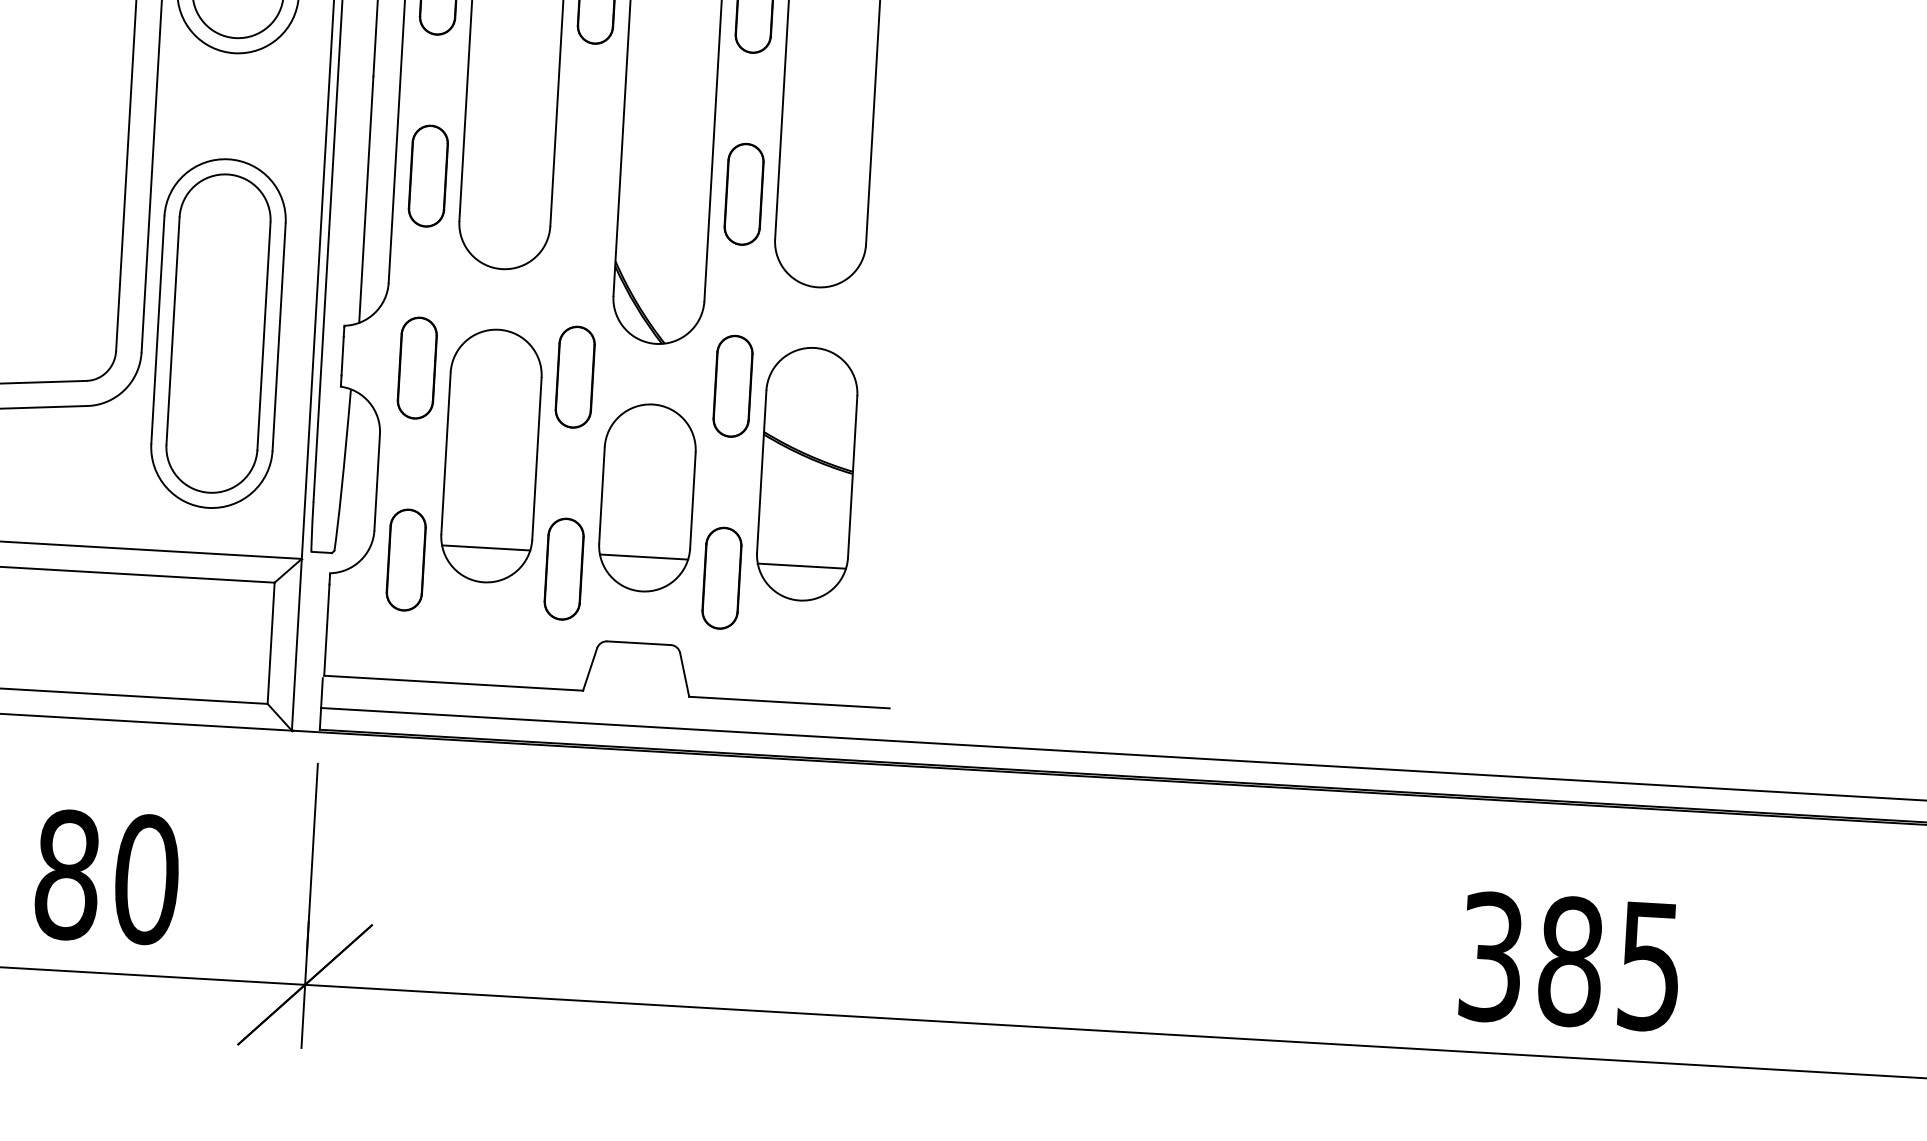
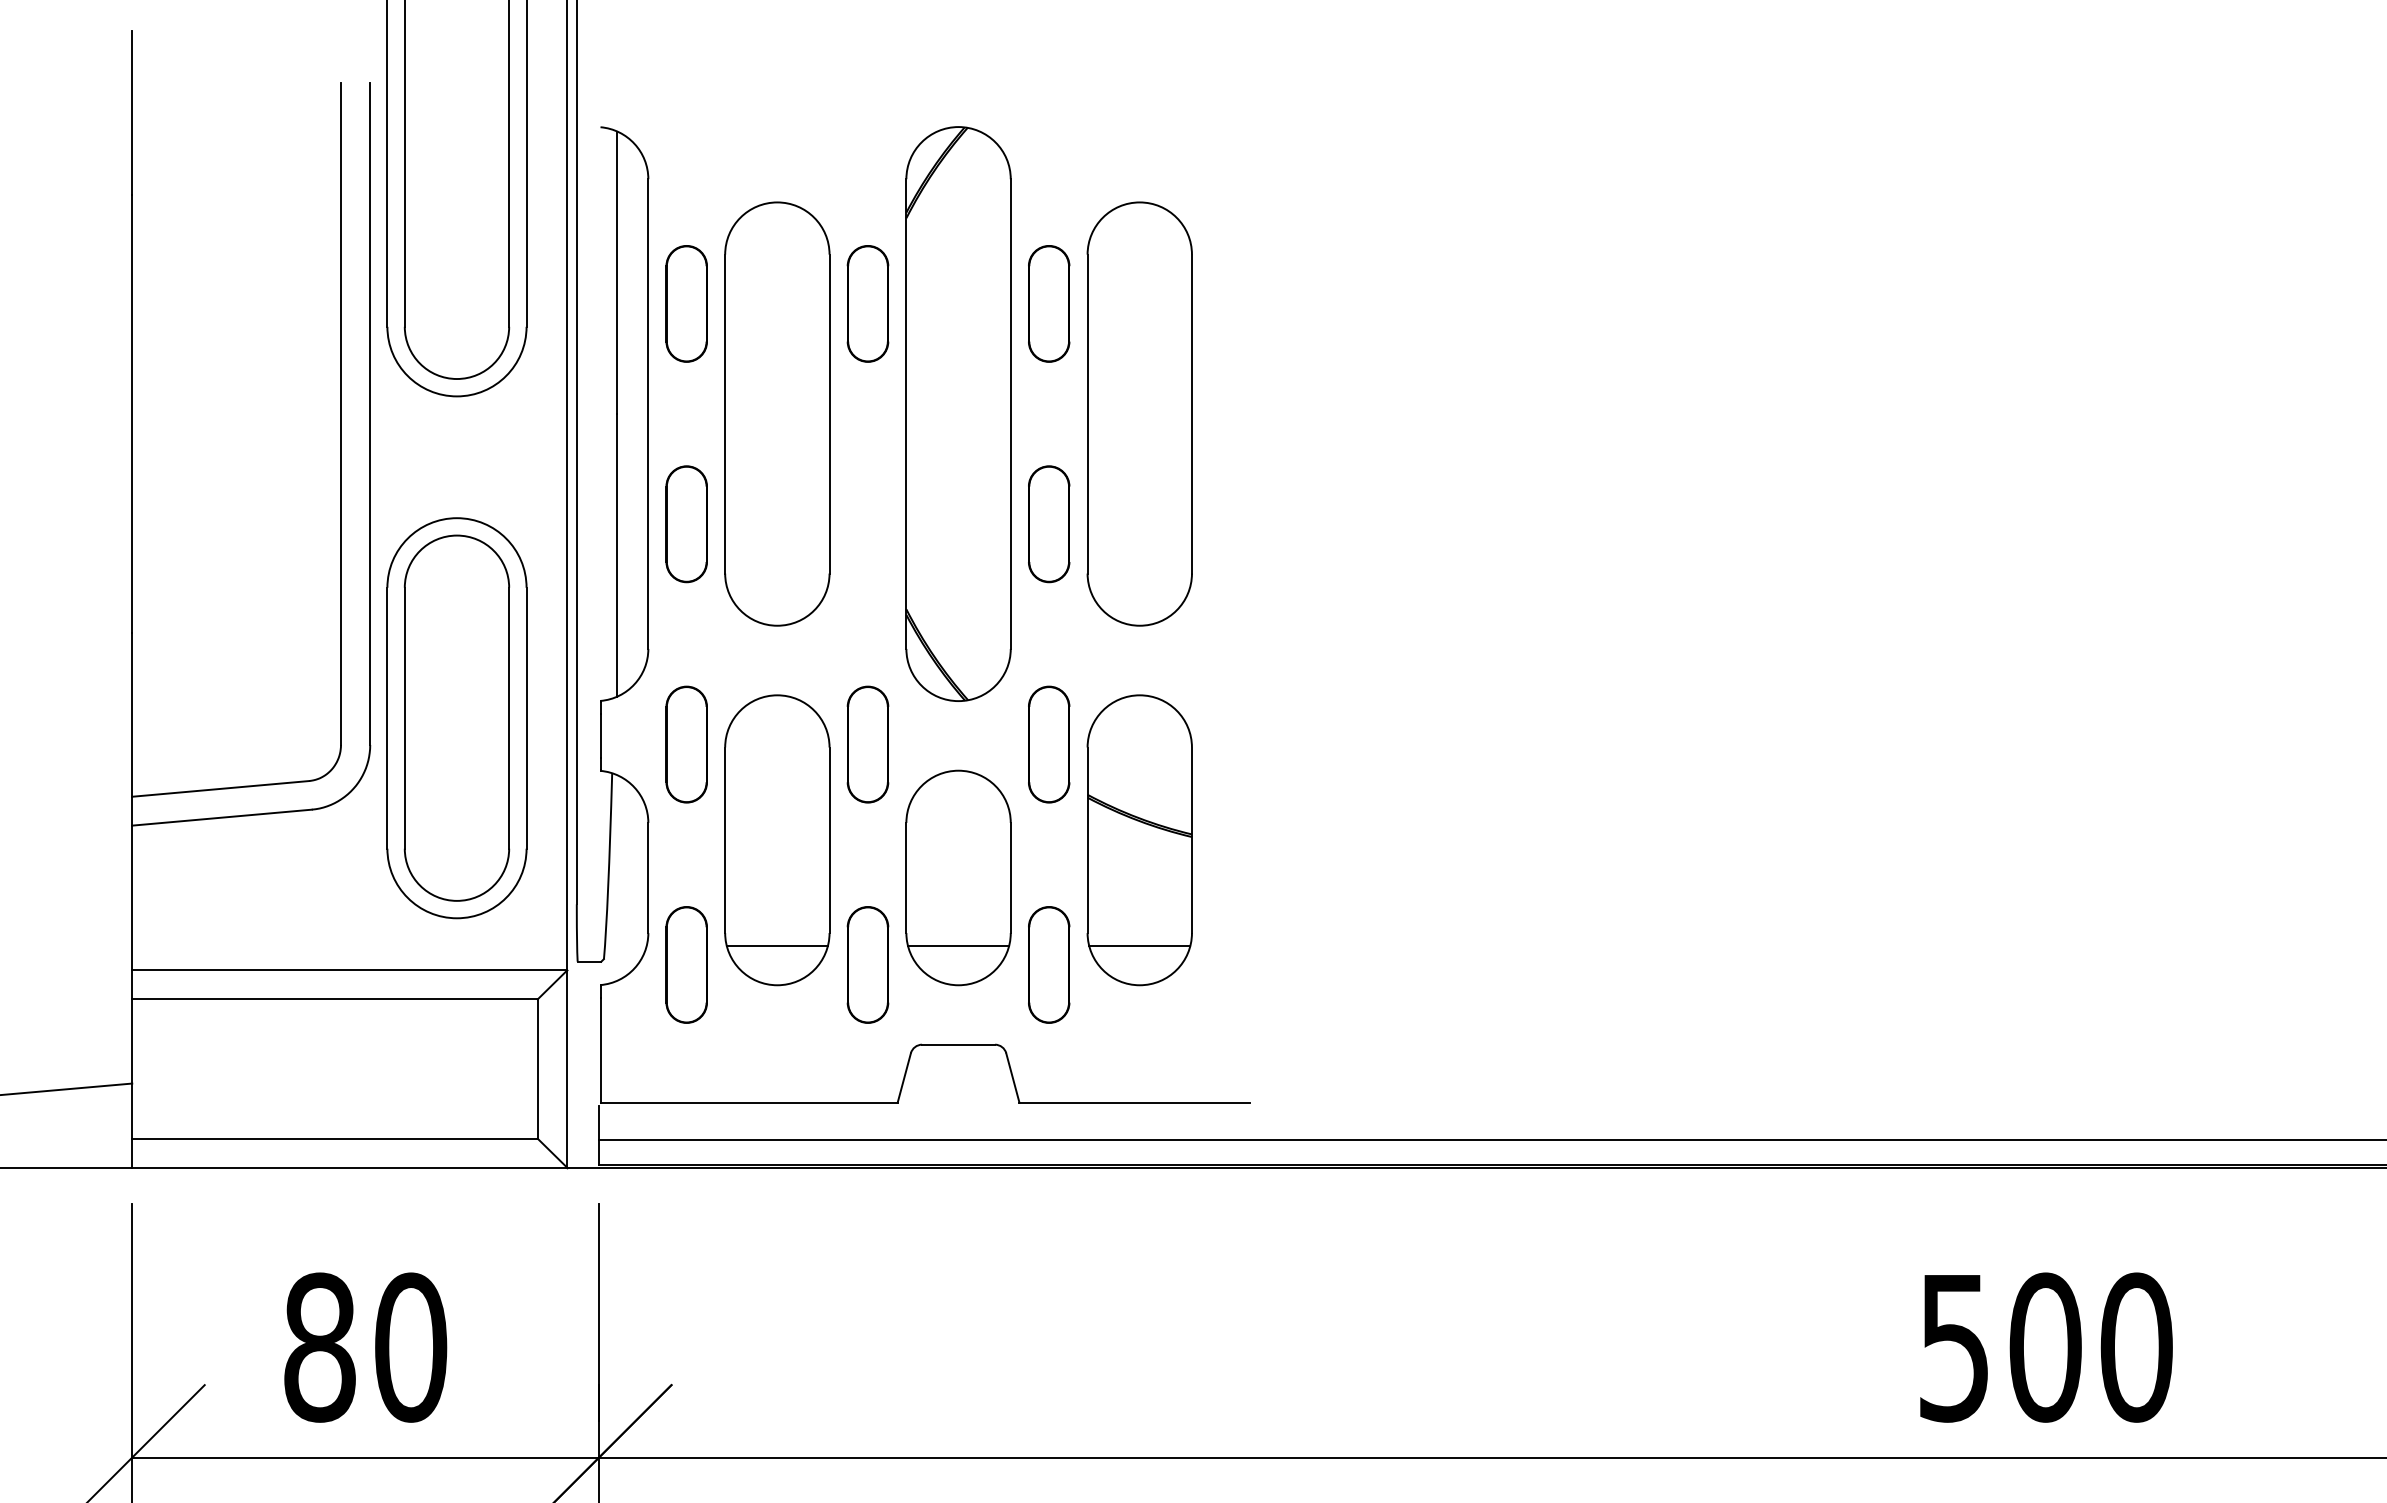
text: (1571, 961) -> (2046, 1347), 385 -> 500

